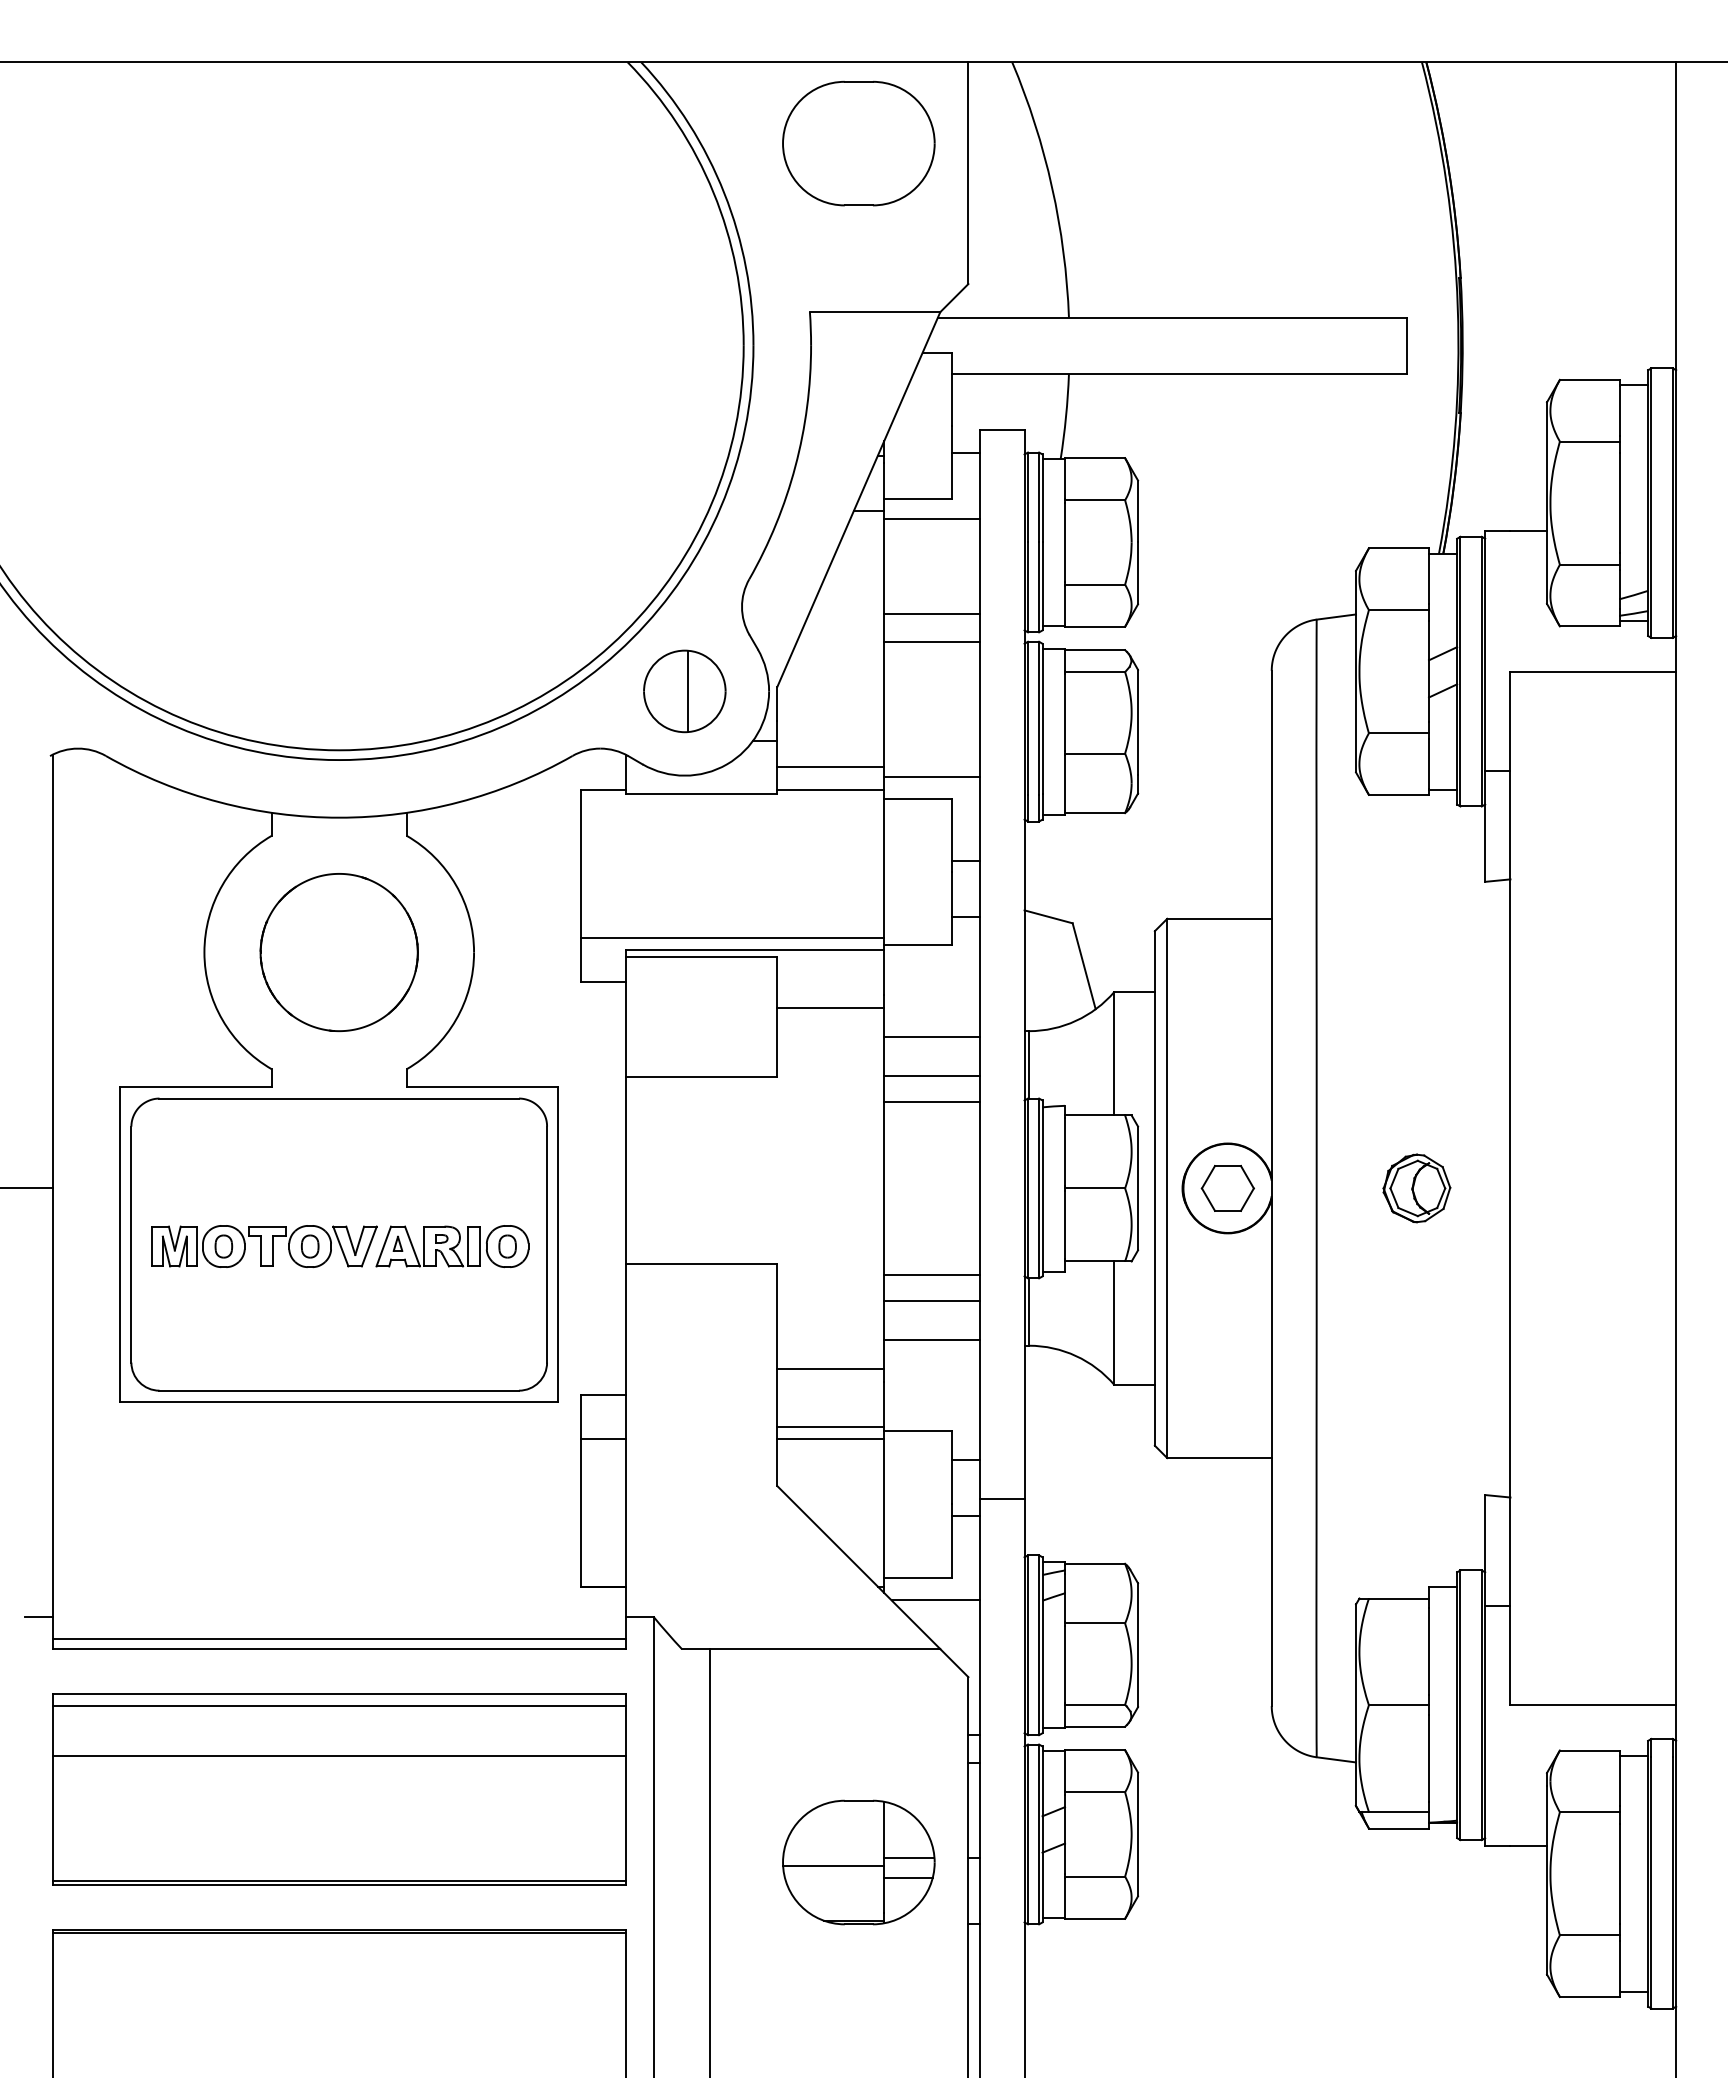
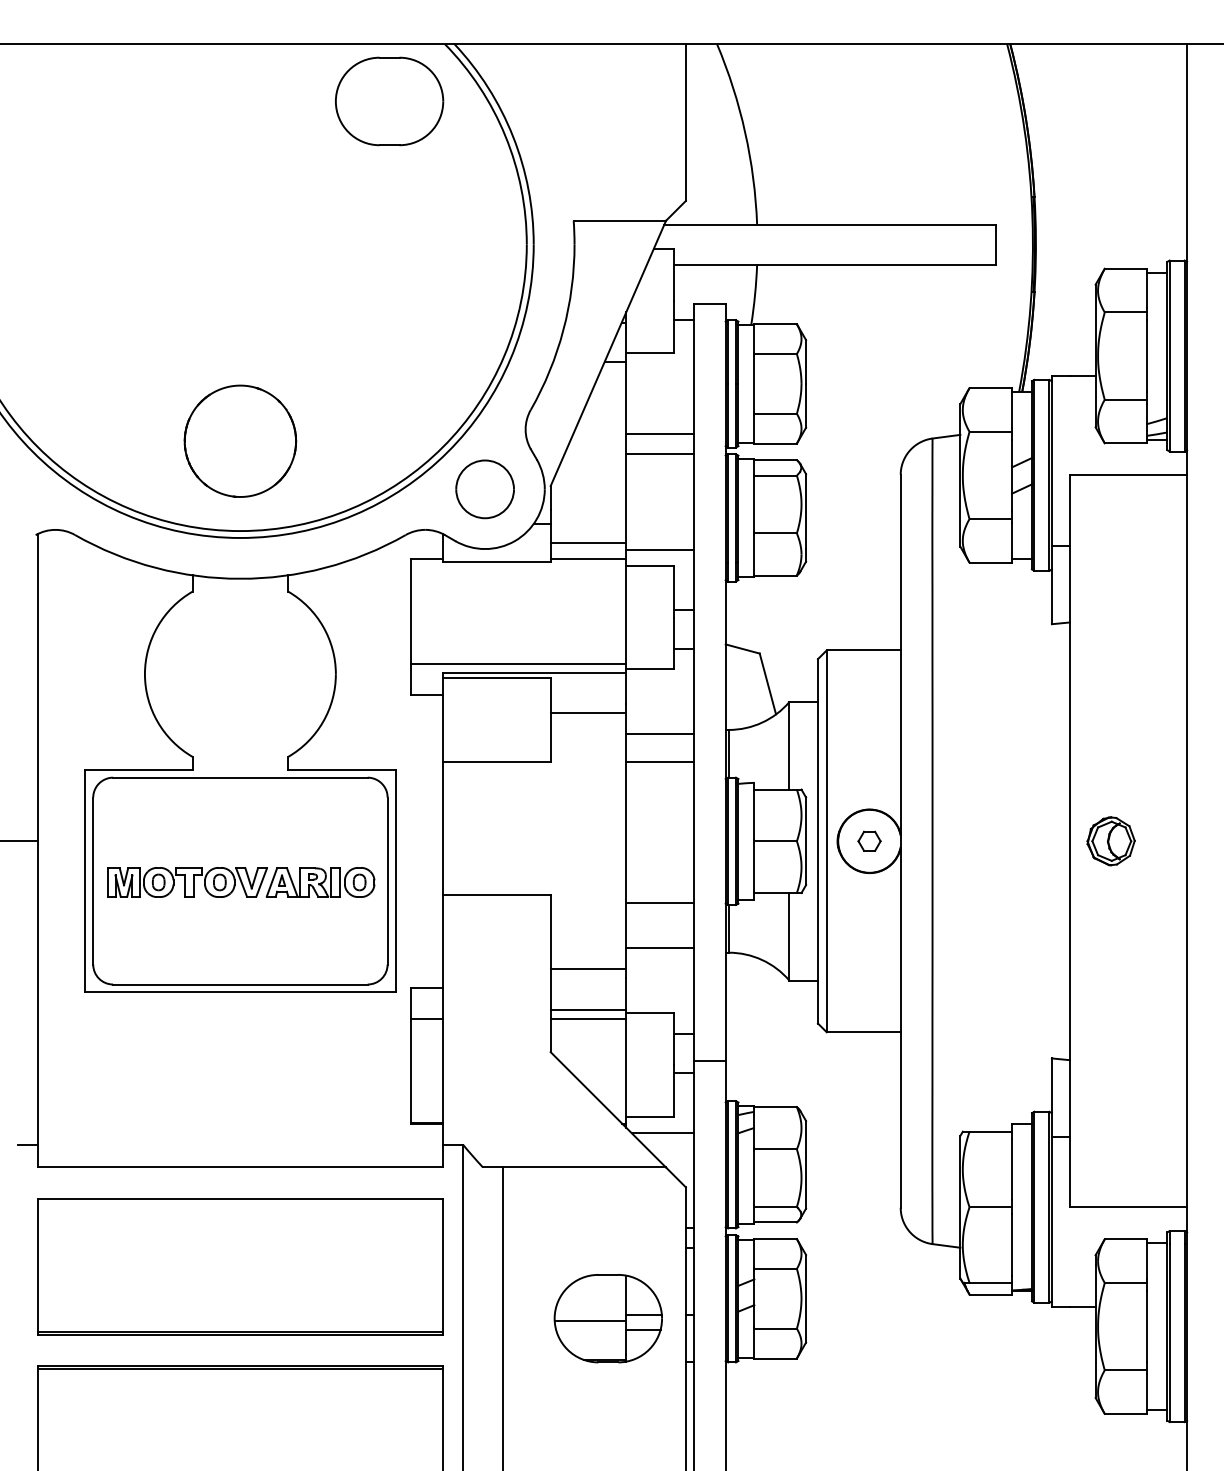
part: (858, 143) -> (389, 101), moved
line: (931, 519) -> (659, 367), removed
line: (687, 691) -> (487, 489), removed
part: (338, 952) -> (239, 441), moved
line: (931, 1101) -> (659, 779), removed
part: (1227, 1188) -> (869, 841), size x0.6
part: (1416, 1188) -> (1110, 841), moved
line: (931, 1300) -> (659, 920), removed
line: (338, 1638) -> (239, 1160), removed
line: (338, 1706) -> (239, 1208), removed
line: (338, 1755) -> (239, 1242), removed

